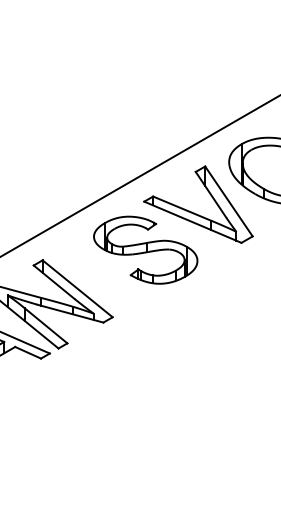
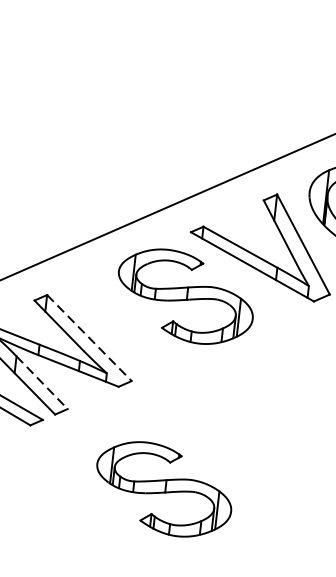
line: (78, 289) -> (90, 339), solid -> dashed
line: (46, 326) -> (42, 383), solid -> dashed
part: (145, 394) -> (163, 488), added

